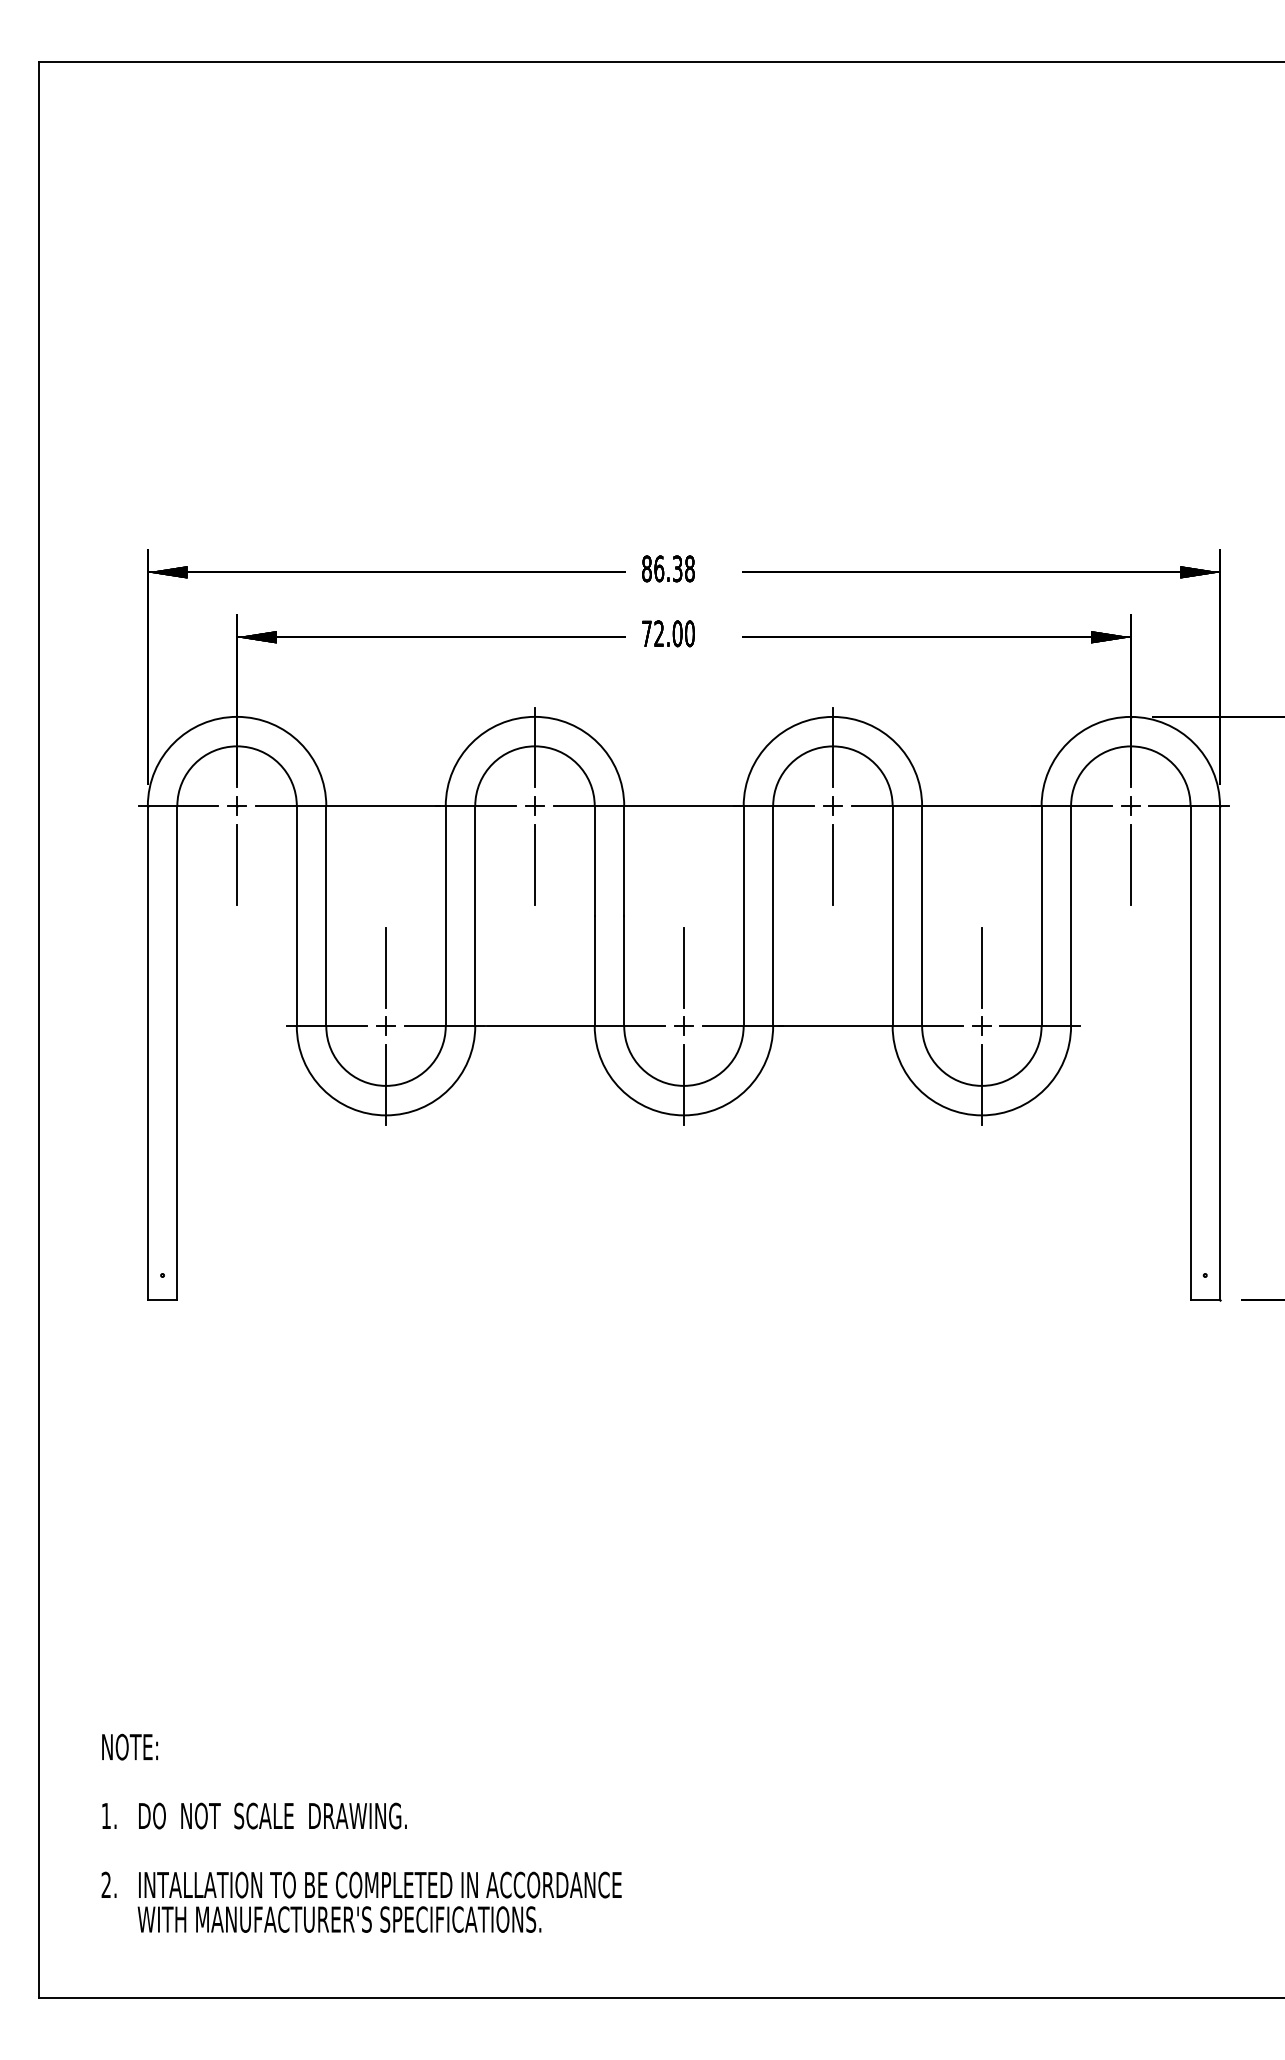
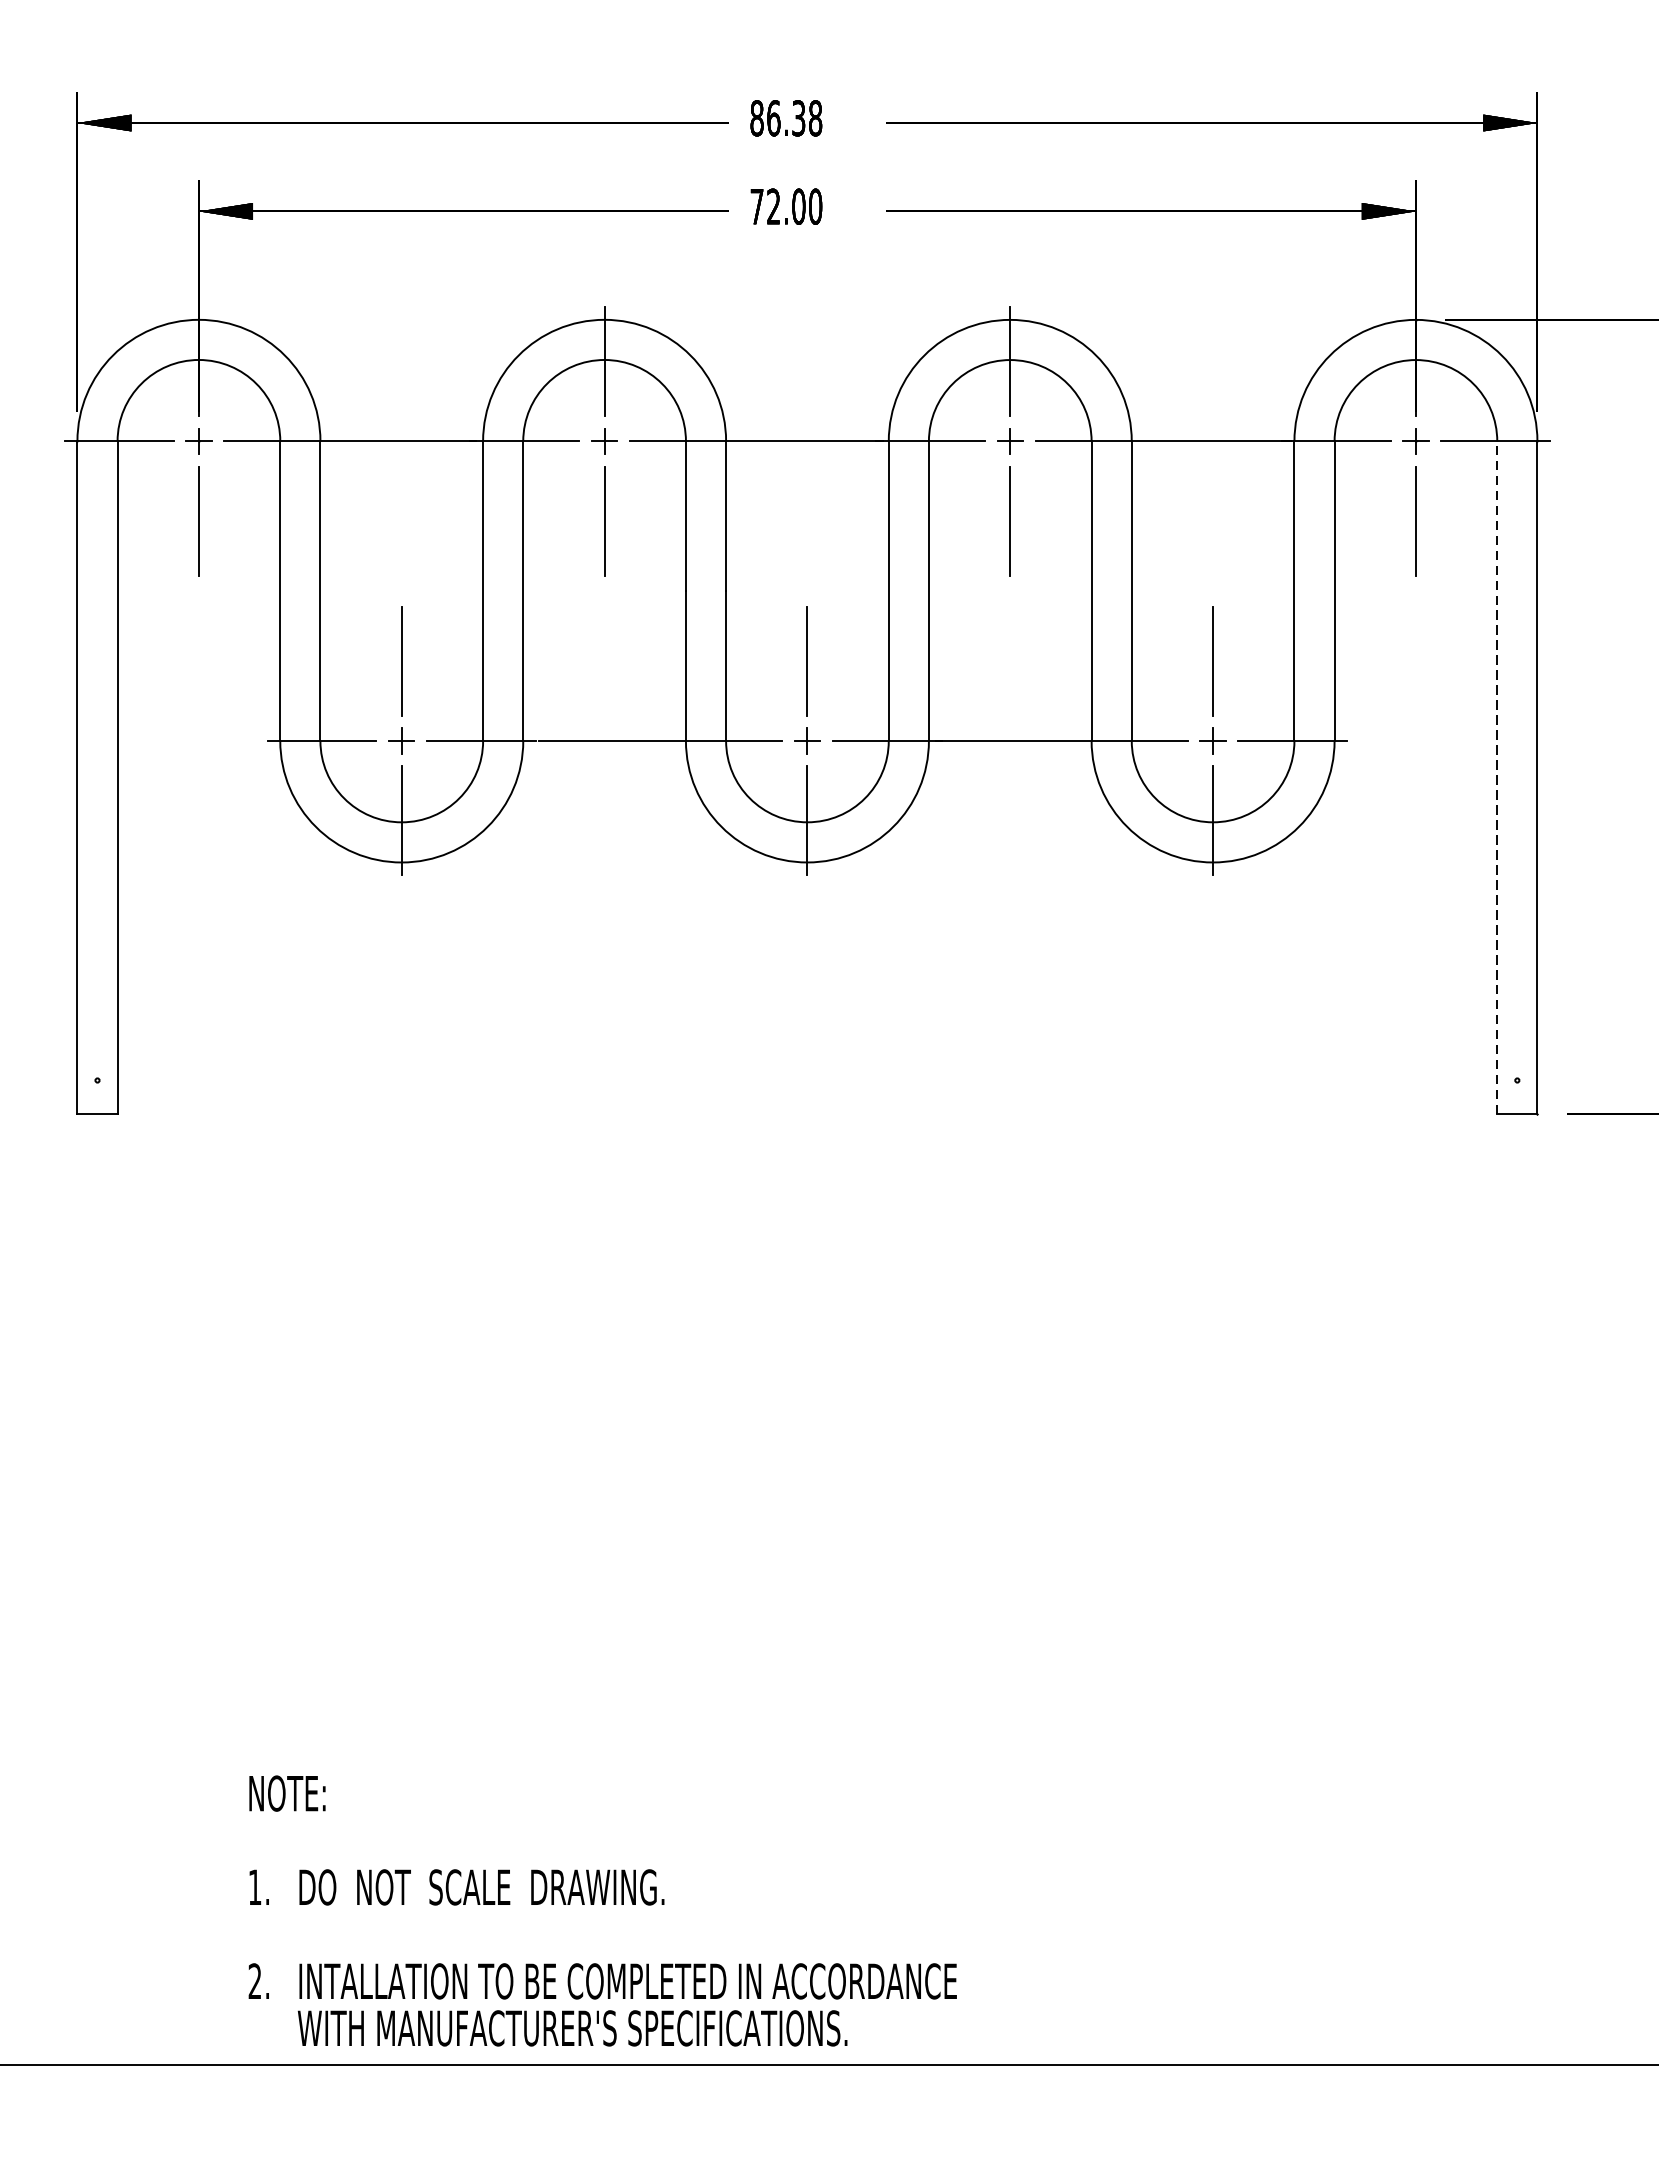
line: (1190, 1052) -> (1497, 776), solid -> dashed
text: (361, 1832) -> (602, 1909), moved

